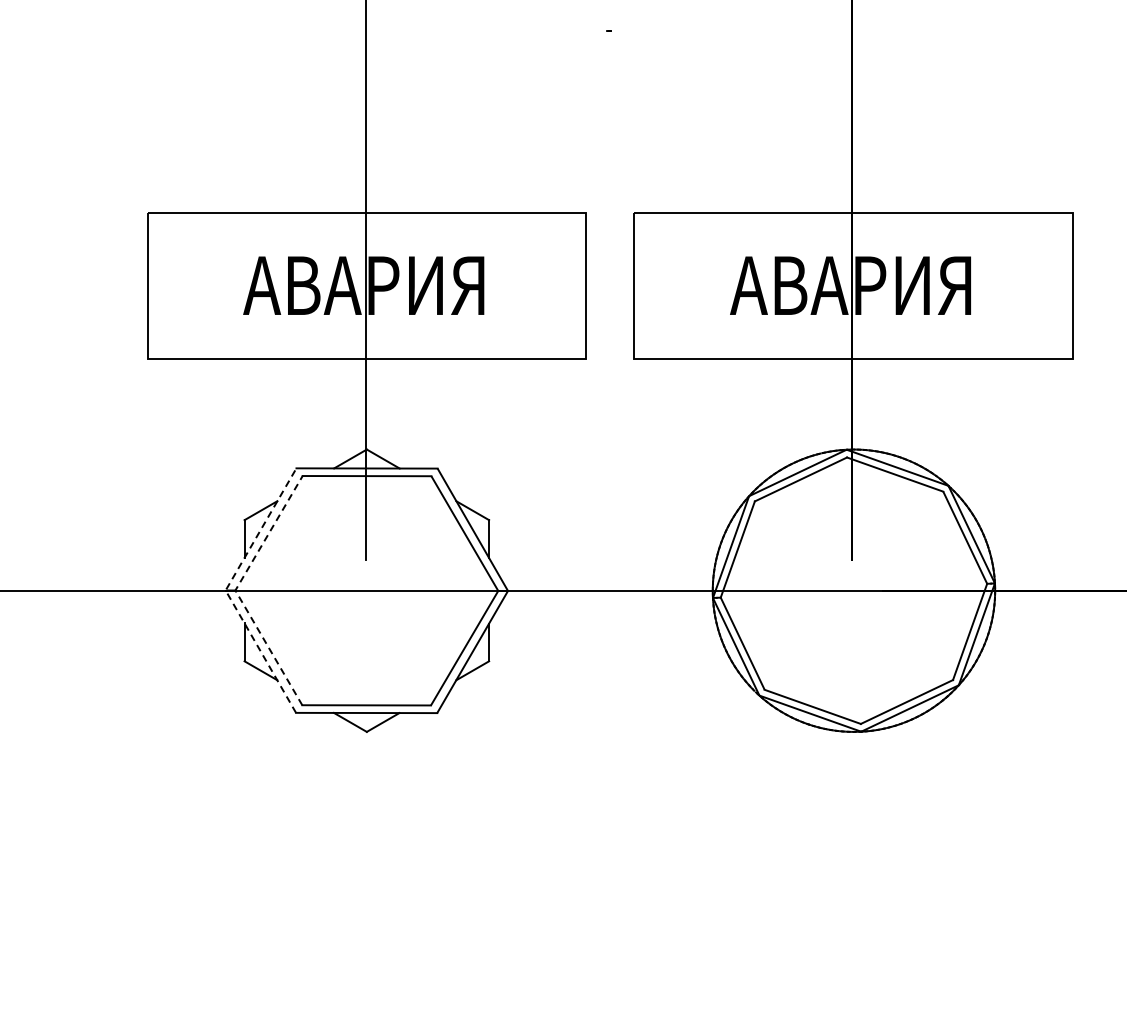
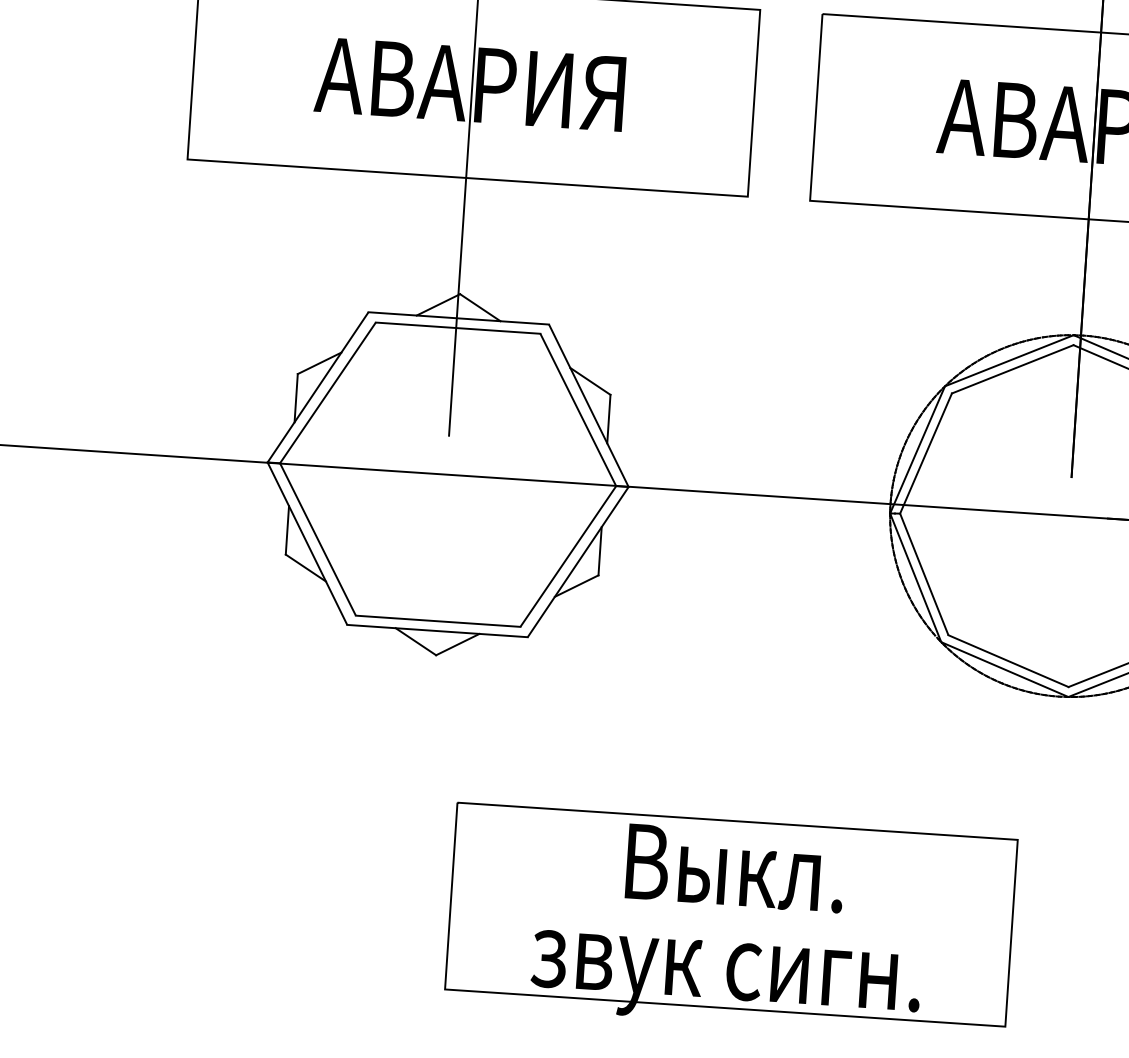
line: (225, 590) -> (267, 462), dashed -> solid
line: (235, 590) -> (280, 463), dashed -> solid
part: (609, 923) -> (730, 920), added

